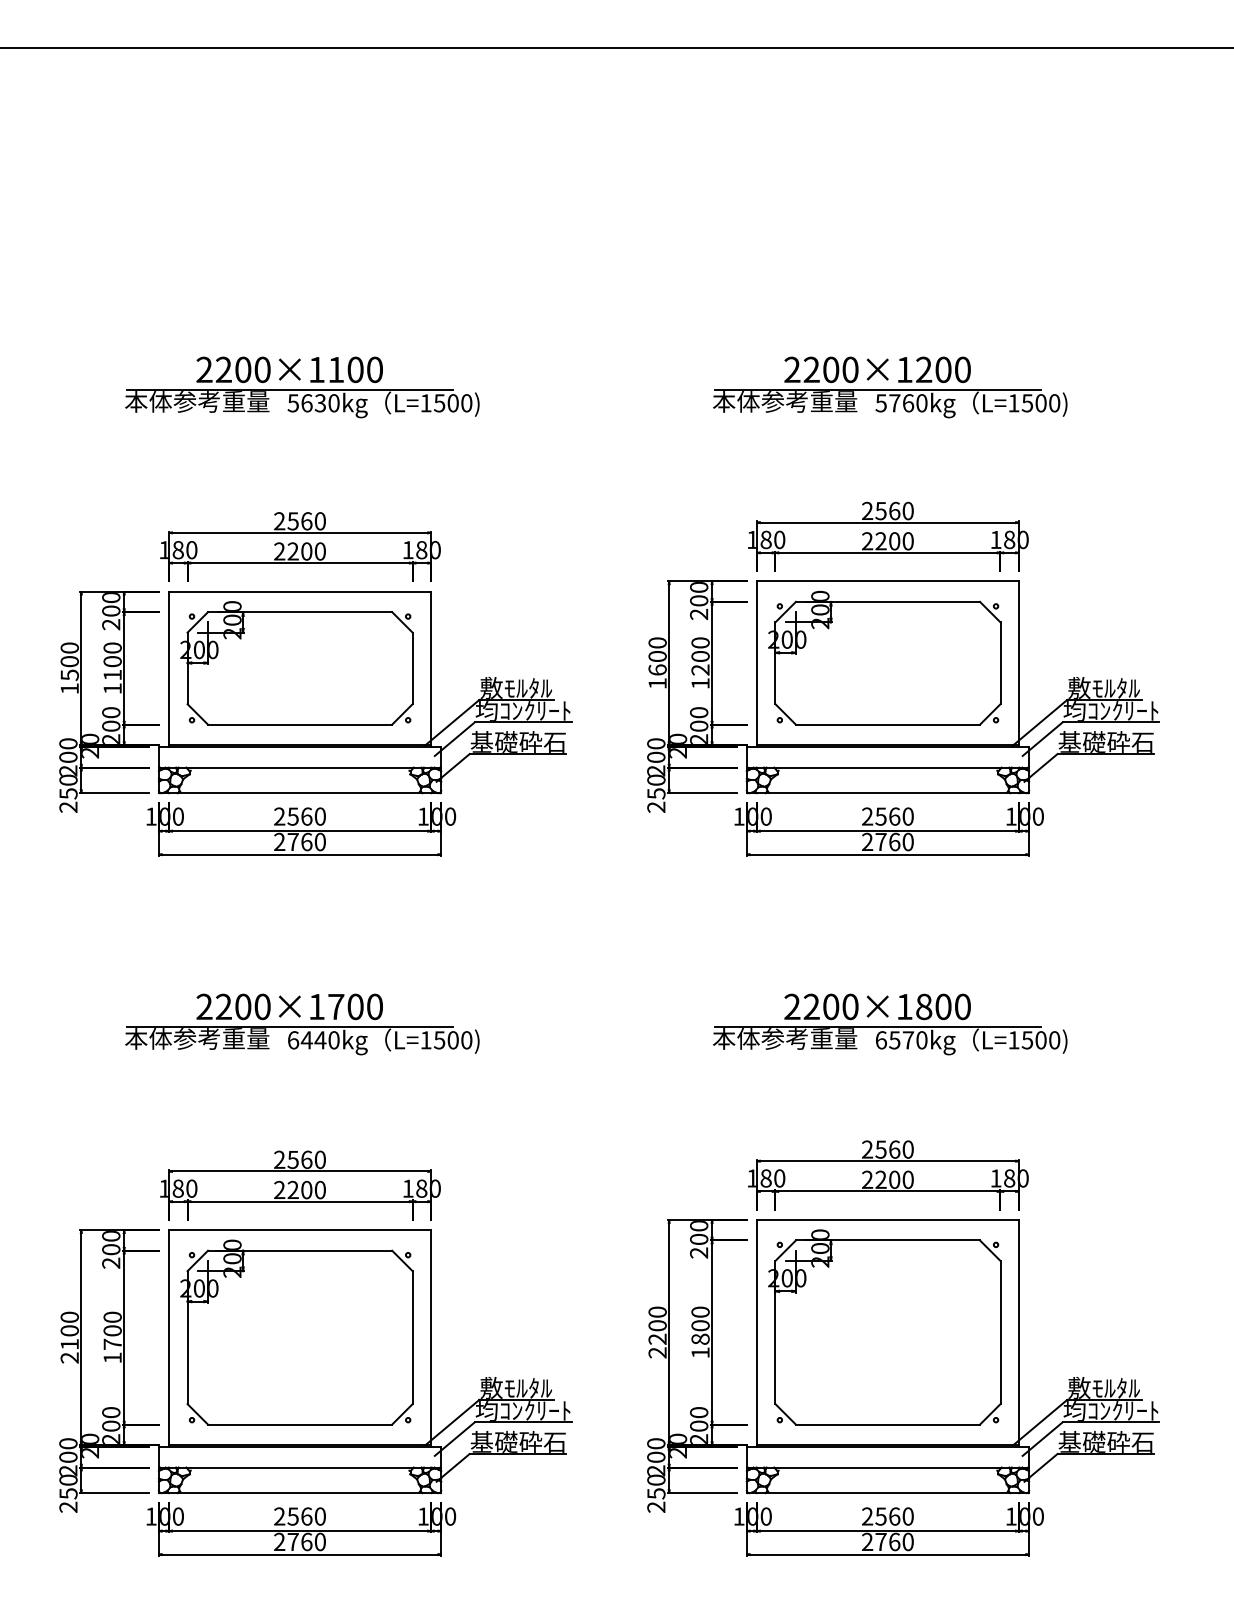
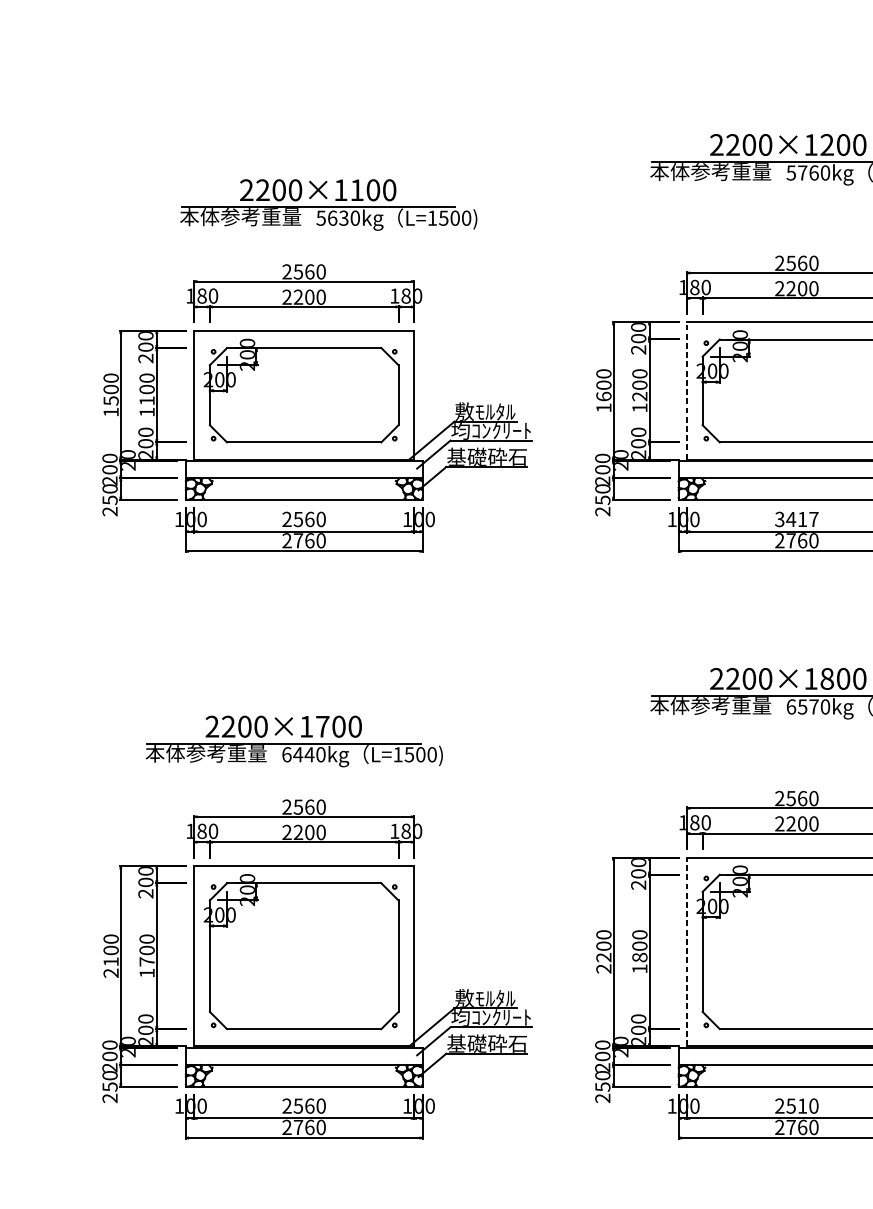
part: (302, 387) -> (328, 205), moved
line: (757, 663) -> (687, 391), solid -> dashed
text: (887, 816) -> (796, 519), 2560 -> 3417
part: (302, 1024) -> (294, 741), moved
line: (757, 1332) -> (687, 951), solid -> dashed
text: (894, 1516) -> (802, 1106), 2560 -> 2510

